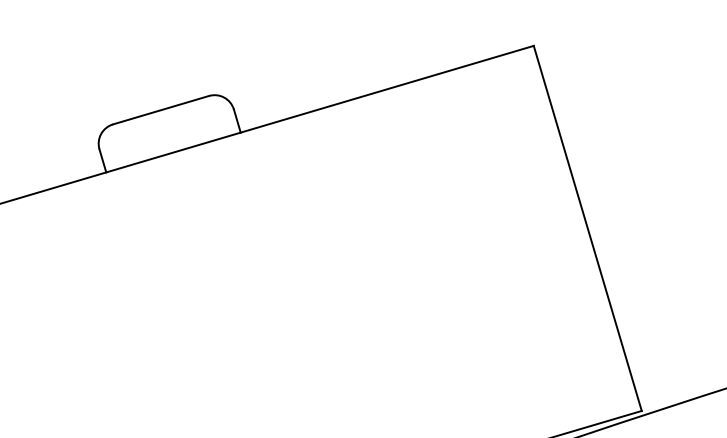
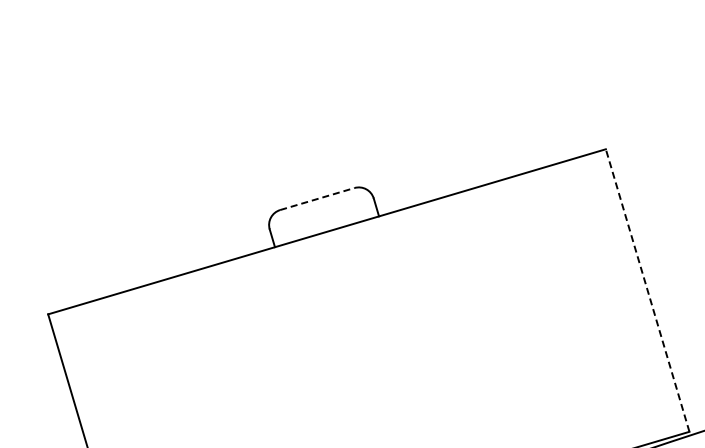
line: (161, 110) -> (317, 199), solid -> dashed
line: (587, 228) -> (647, 290), solid -> dashed

